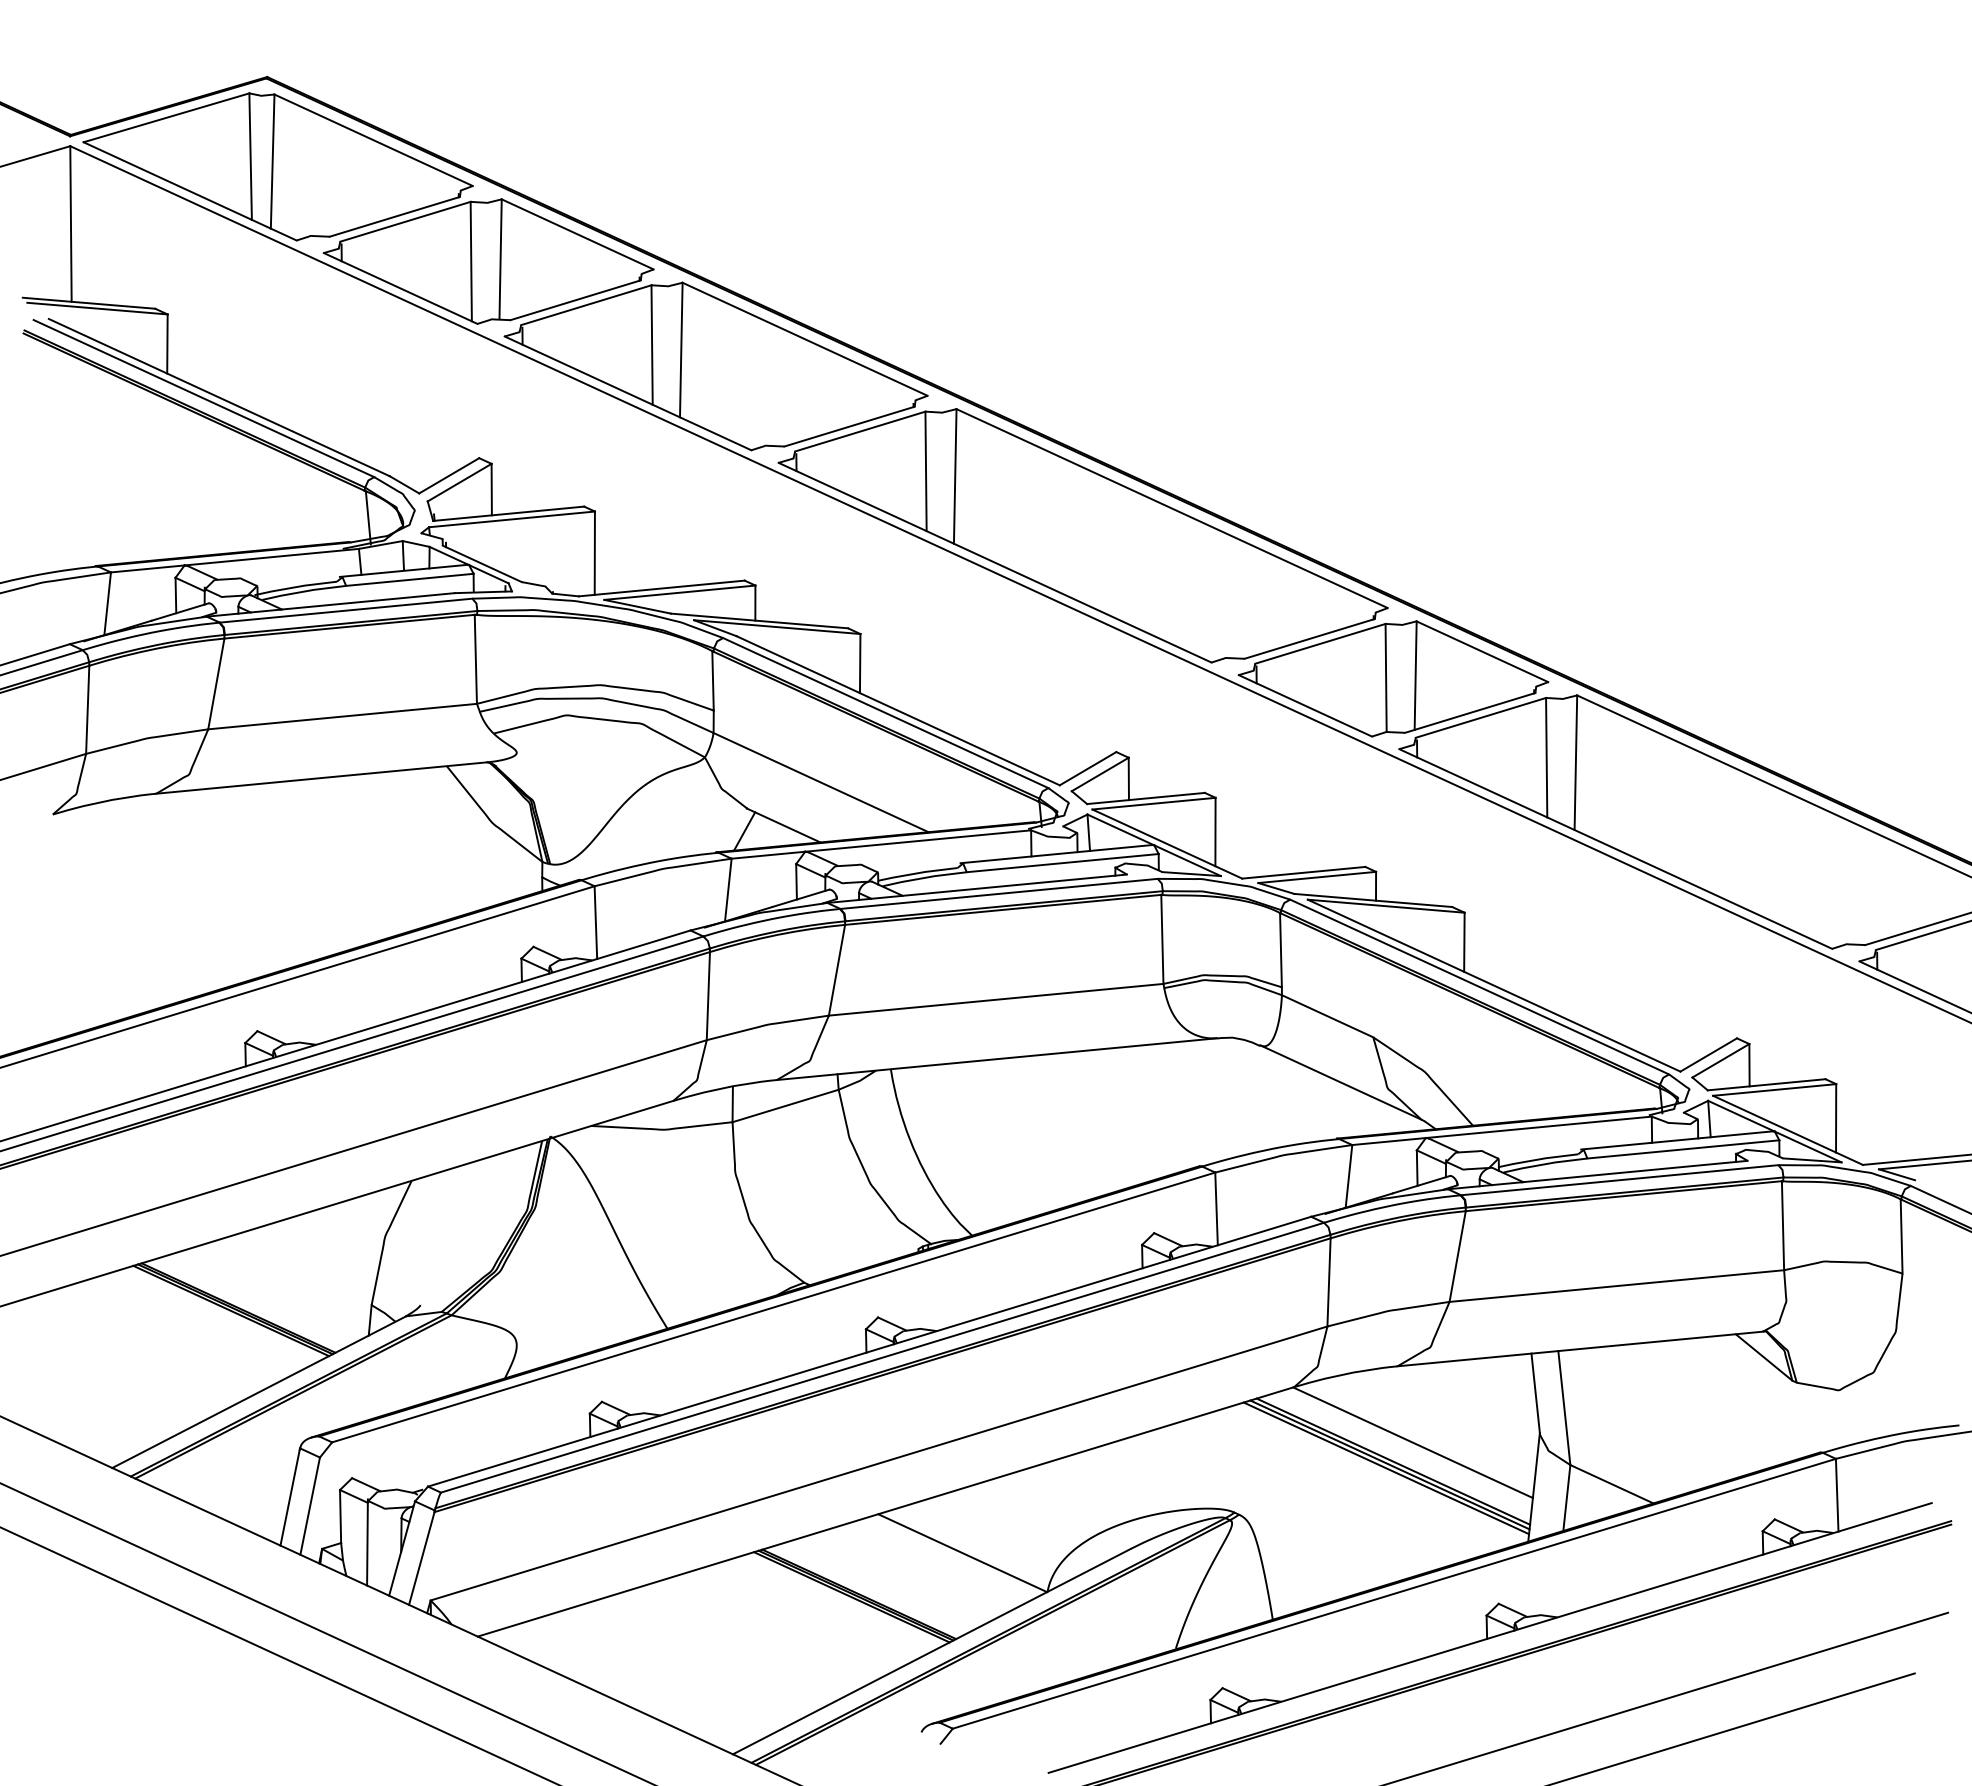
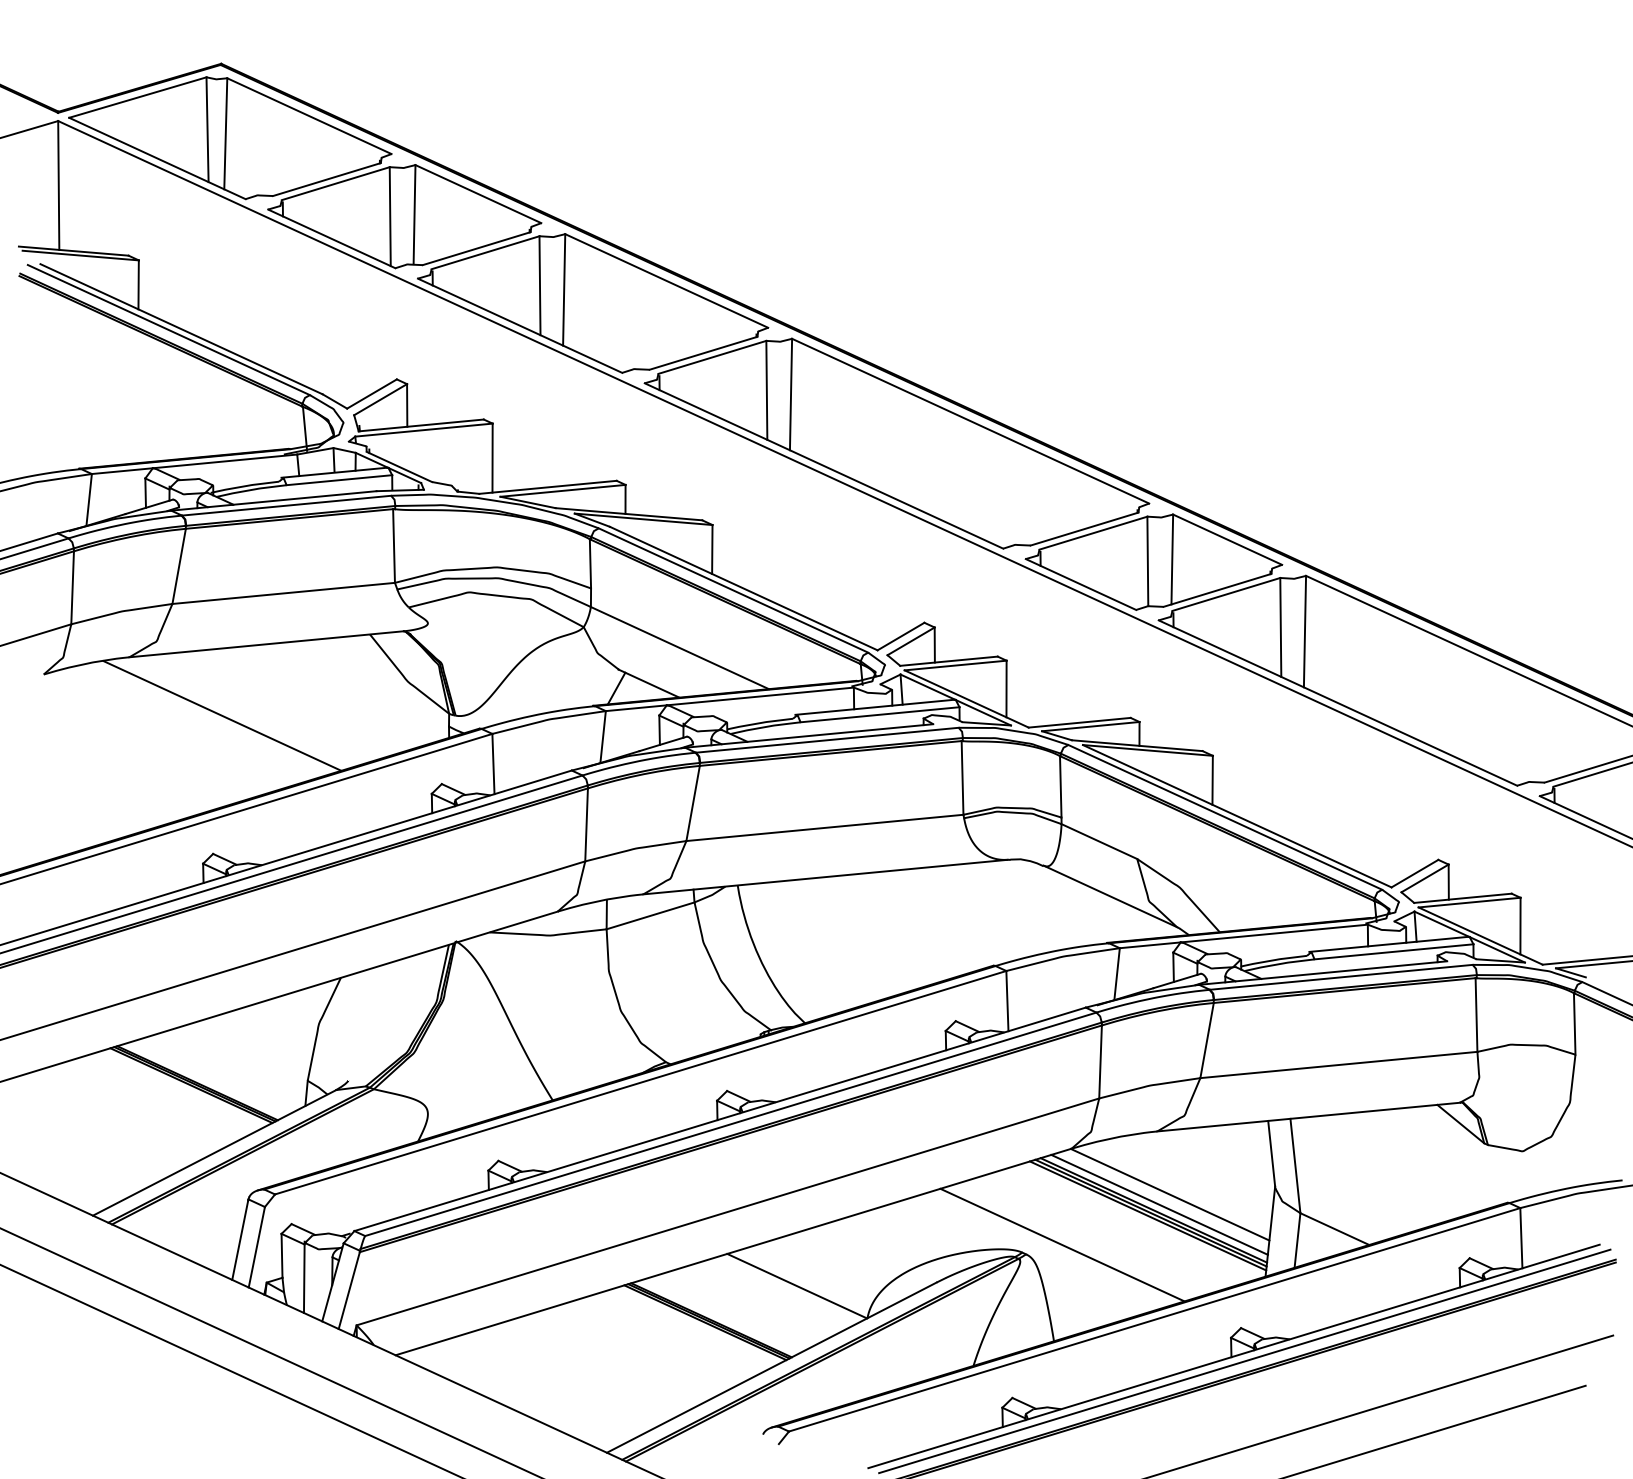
line: (268, 864) -> (222, 715), added
line: (1400, 1454) -> (1159, 1204), added
line: (1282, 1503) -> (1062, 1245), added
line: (1502, 1643) -> (1244, 1360), added

